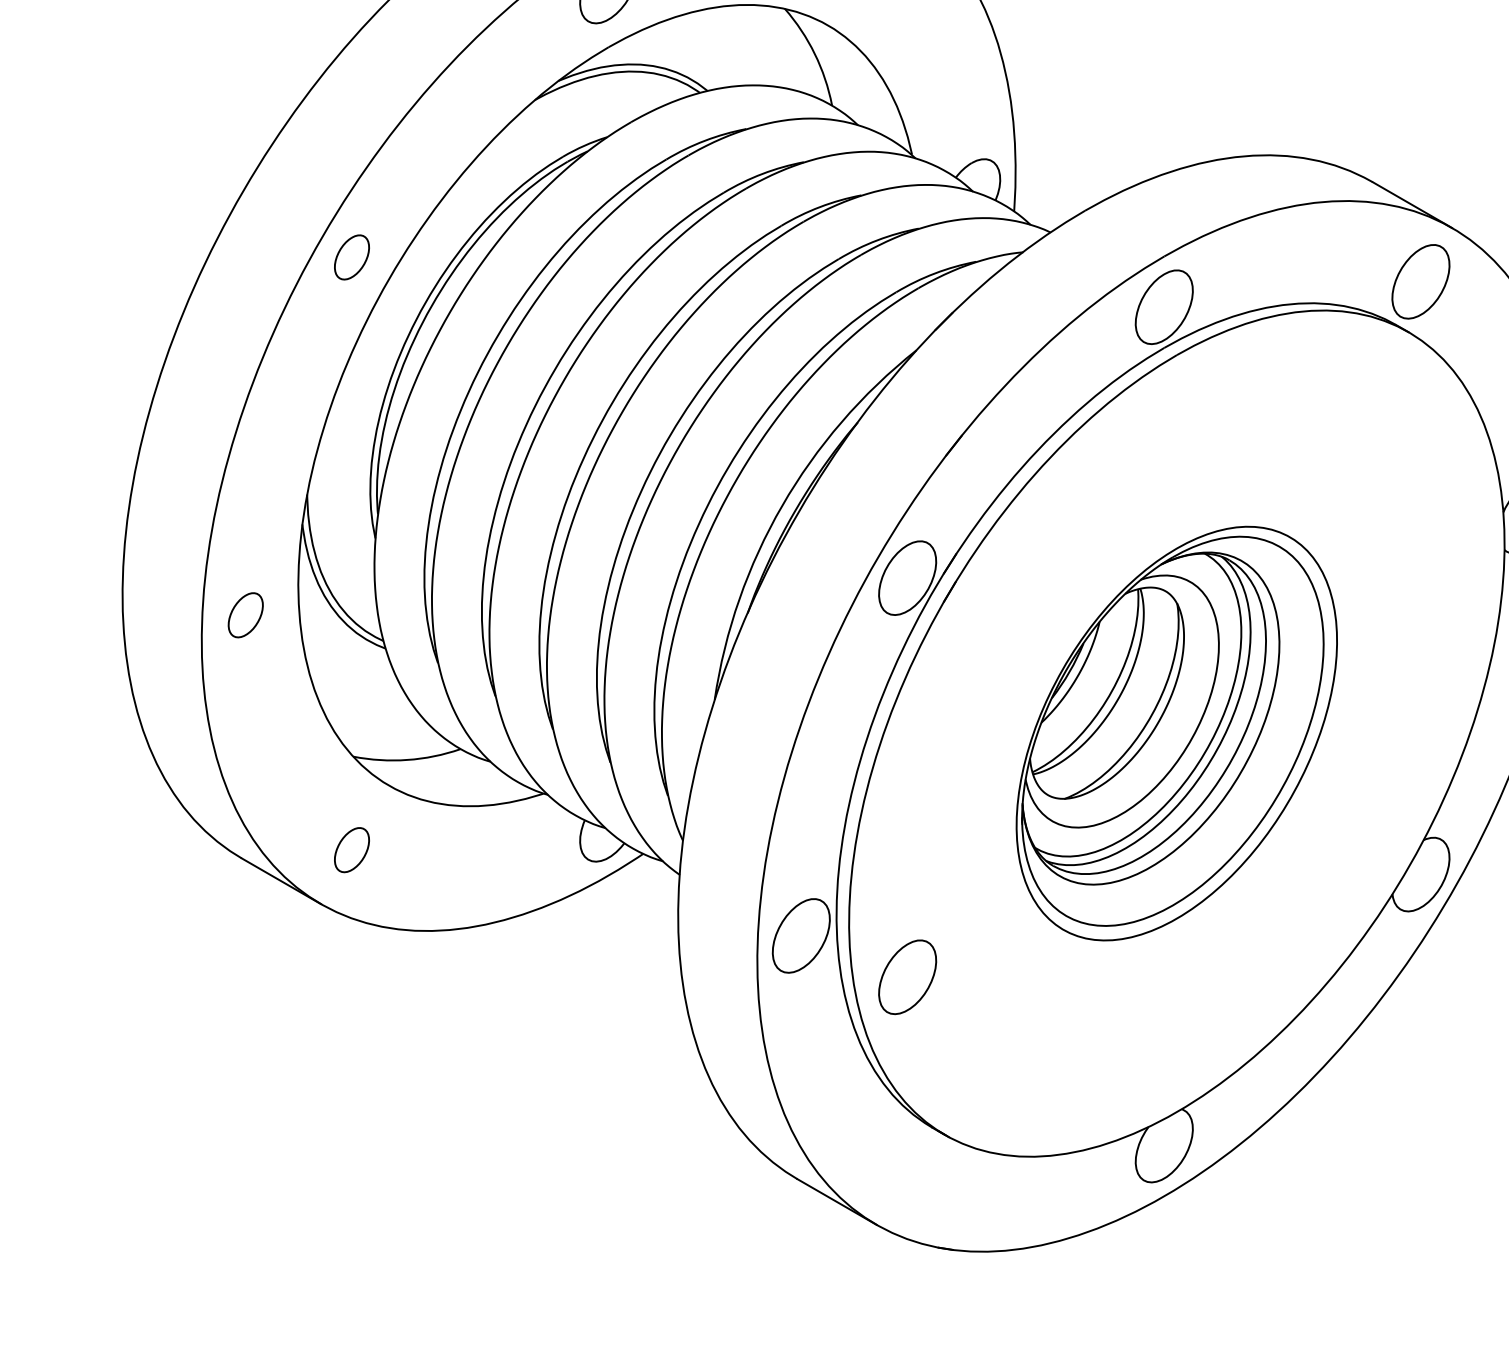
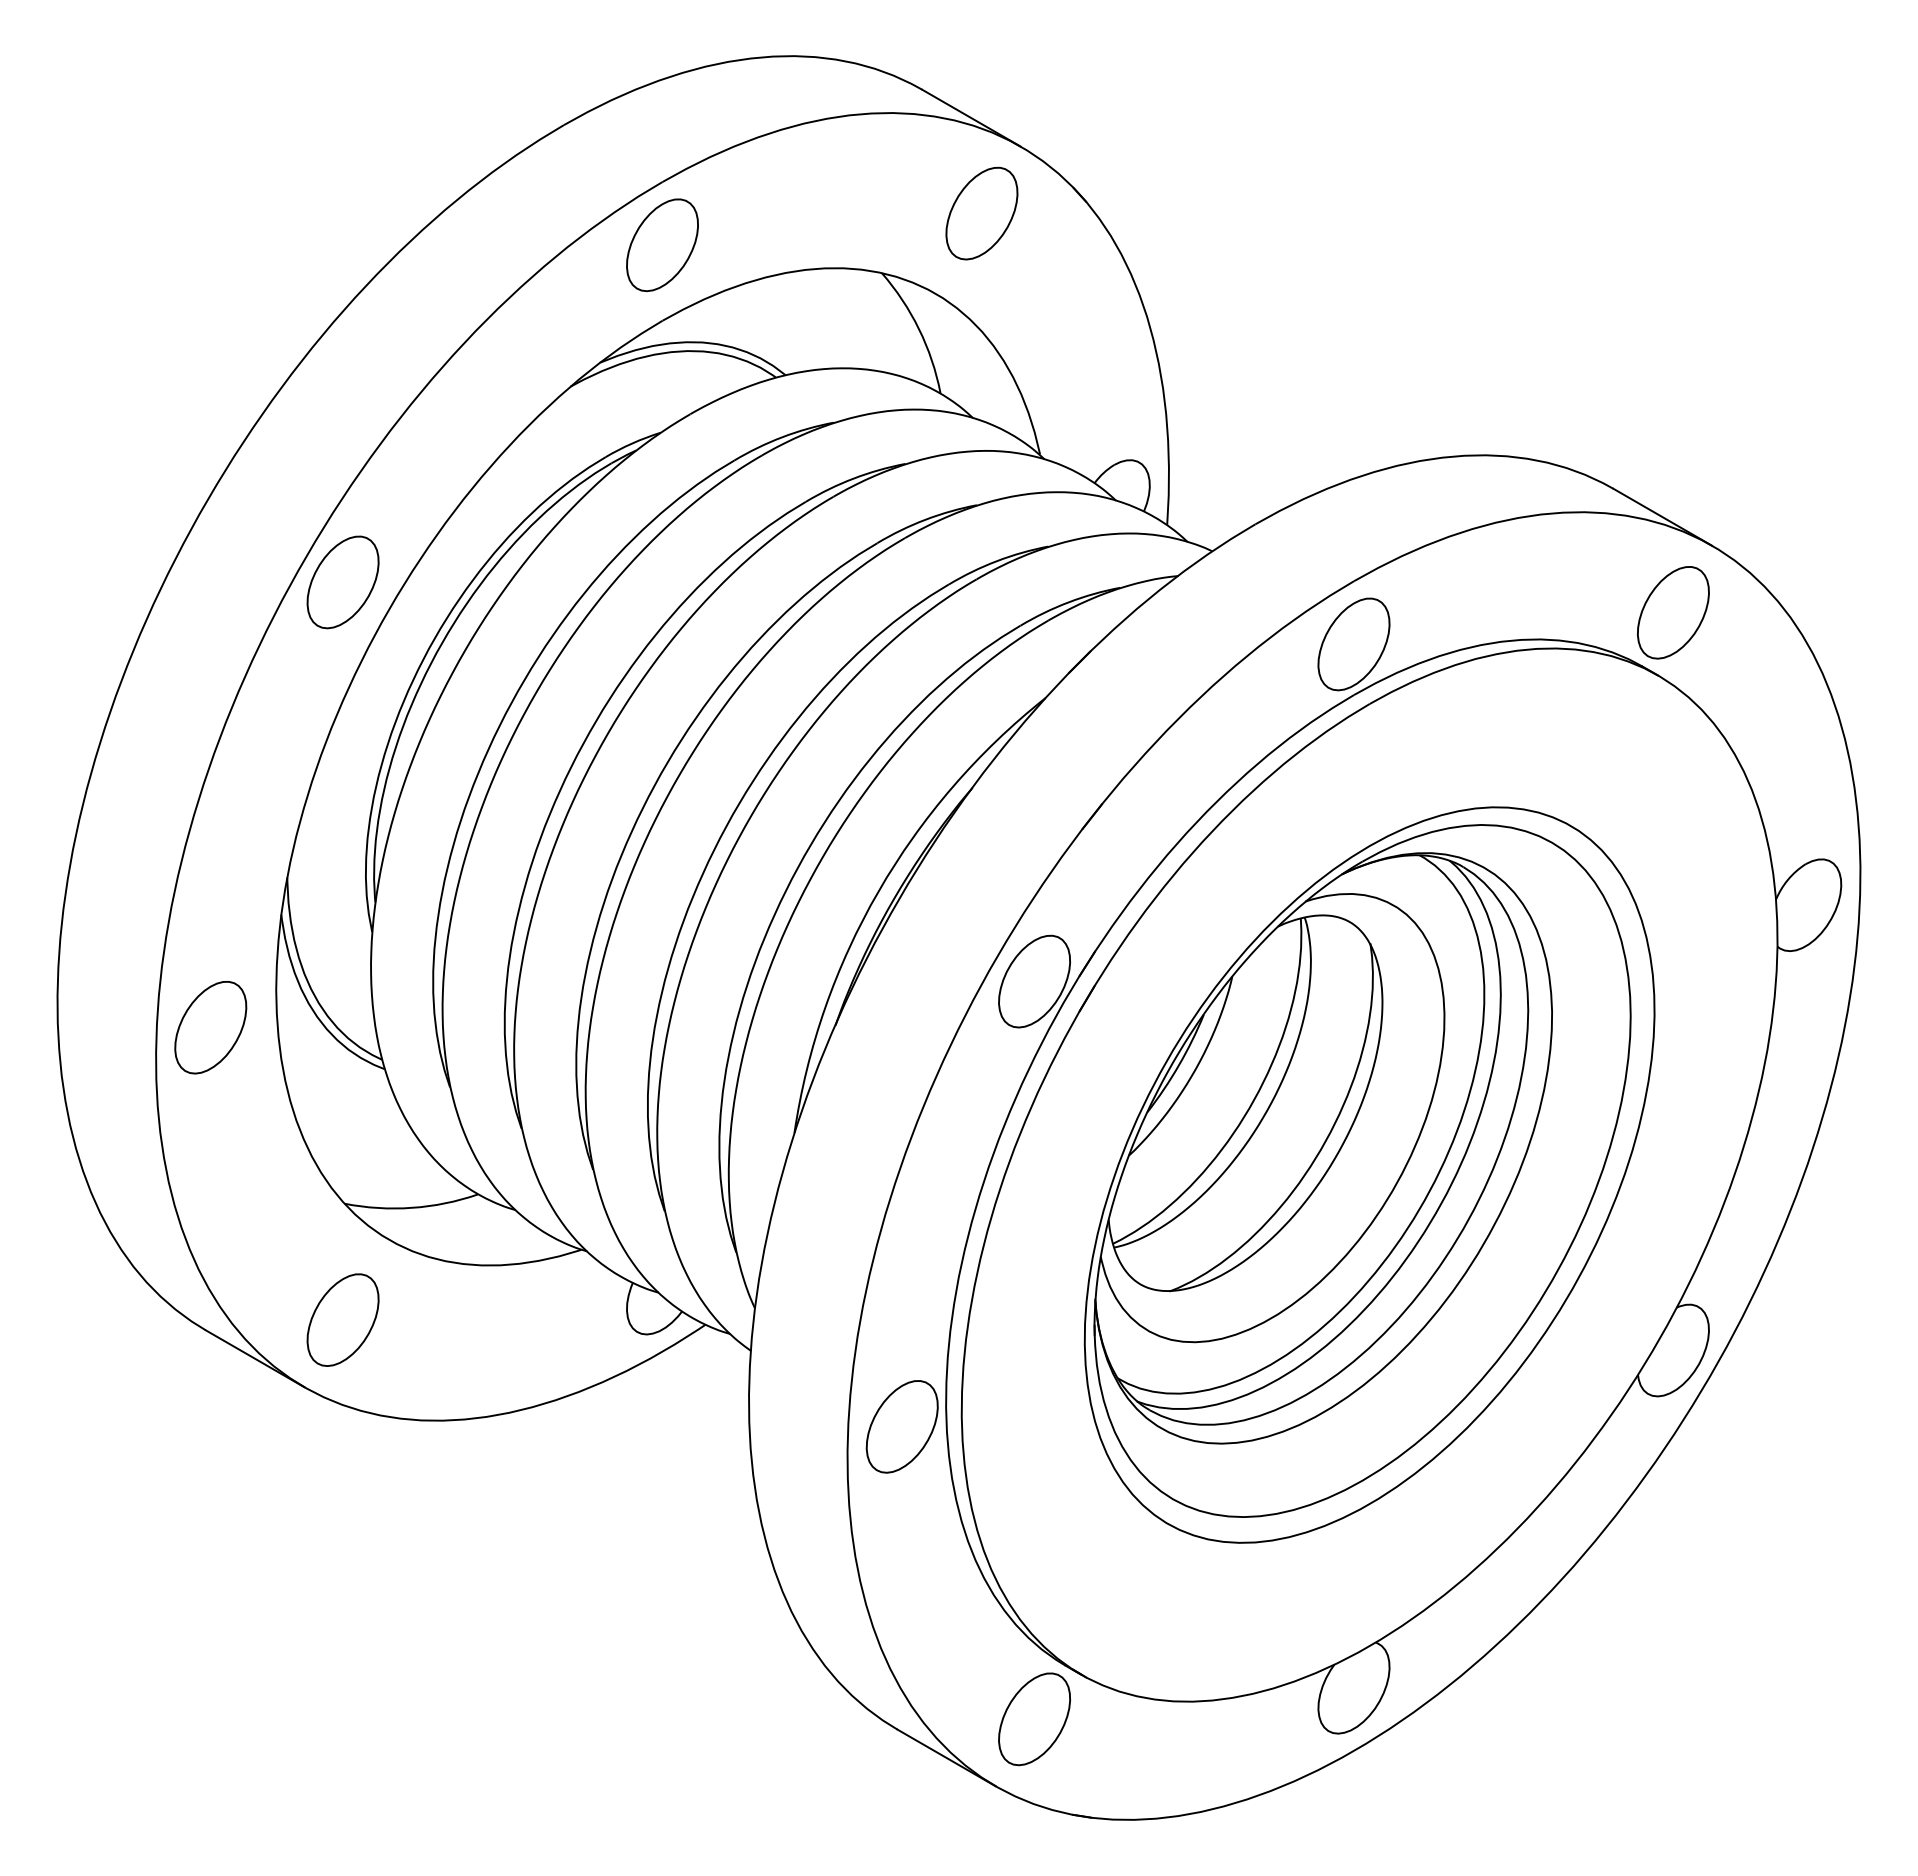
part: (351, 257) -> (342, 582), size x1.67
part: (245, 615) -> (210, 1027), size x1.67
part: (1176, 733) -> (1369, 1174), size x1.43
part: (351, 849) -> (342, 1319), size x1.67
part: (907, 977) -> (1034, 1719), moved

